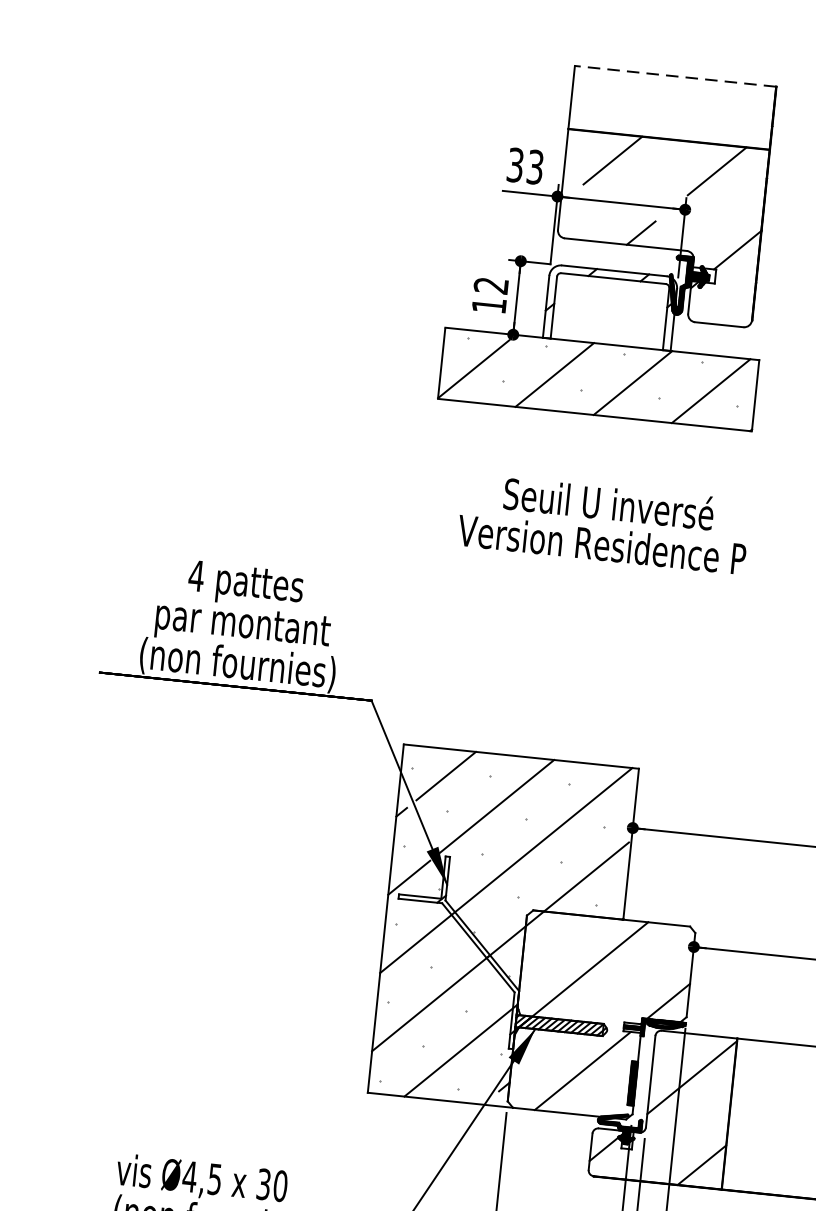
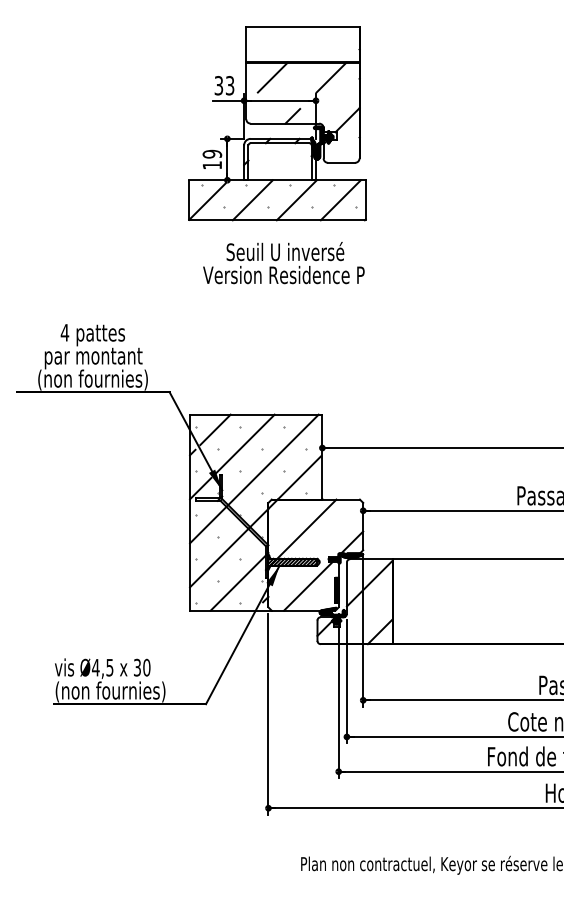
line: (674, 77) -> (302, 27), dashed -> solid
text: (491, 284) -> (212, 153), 12 -> 19
text: (603, 524) -> (283, 263), moved

